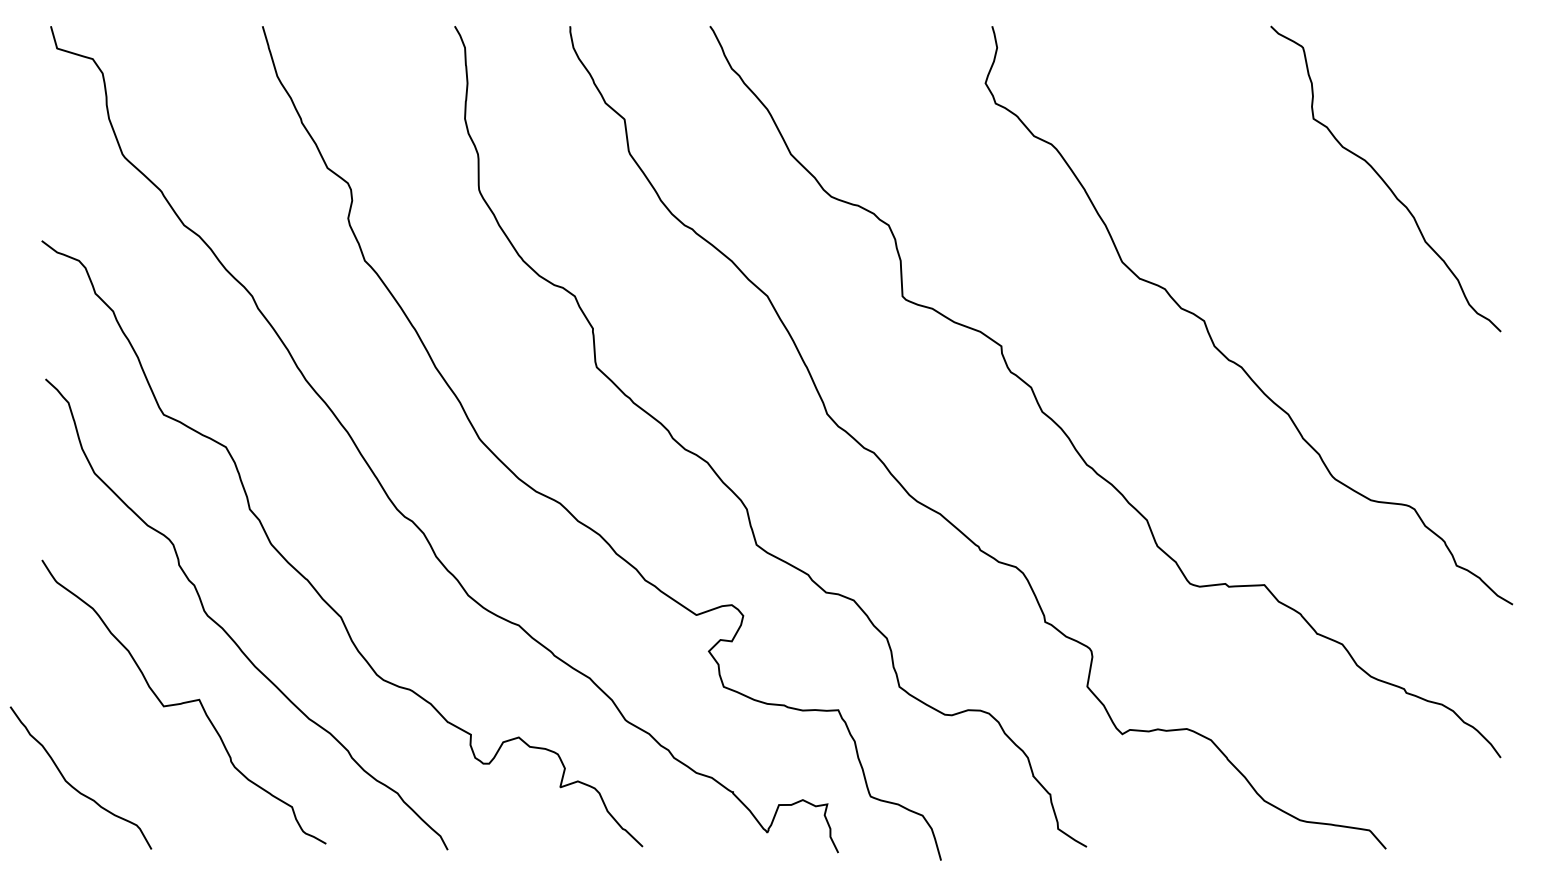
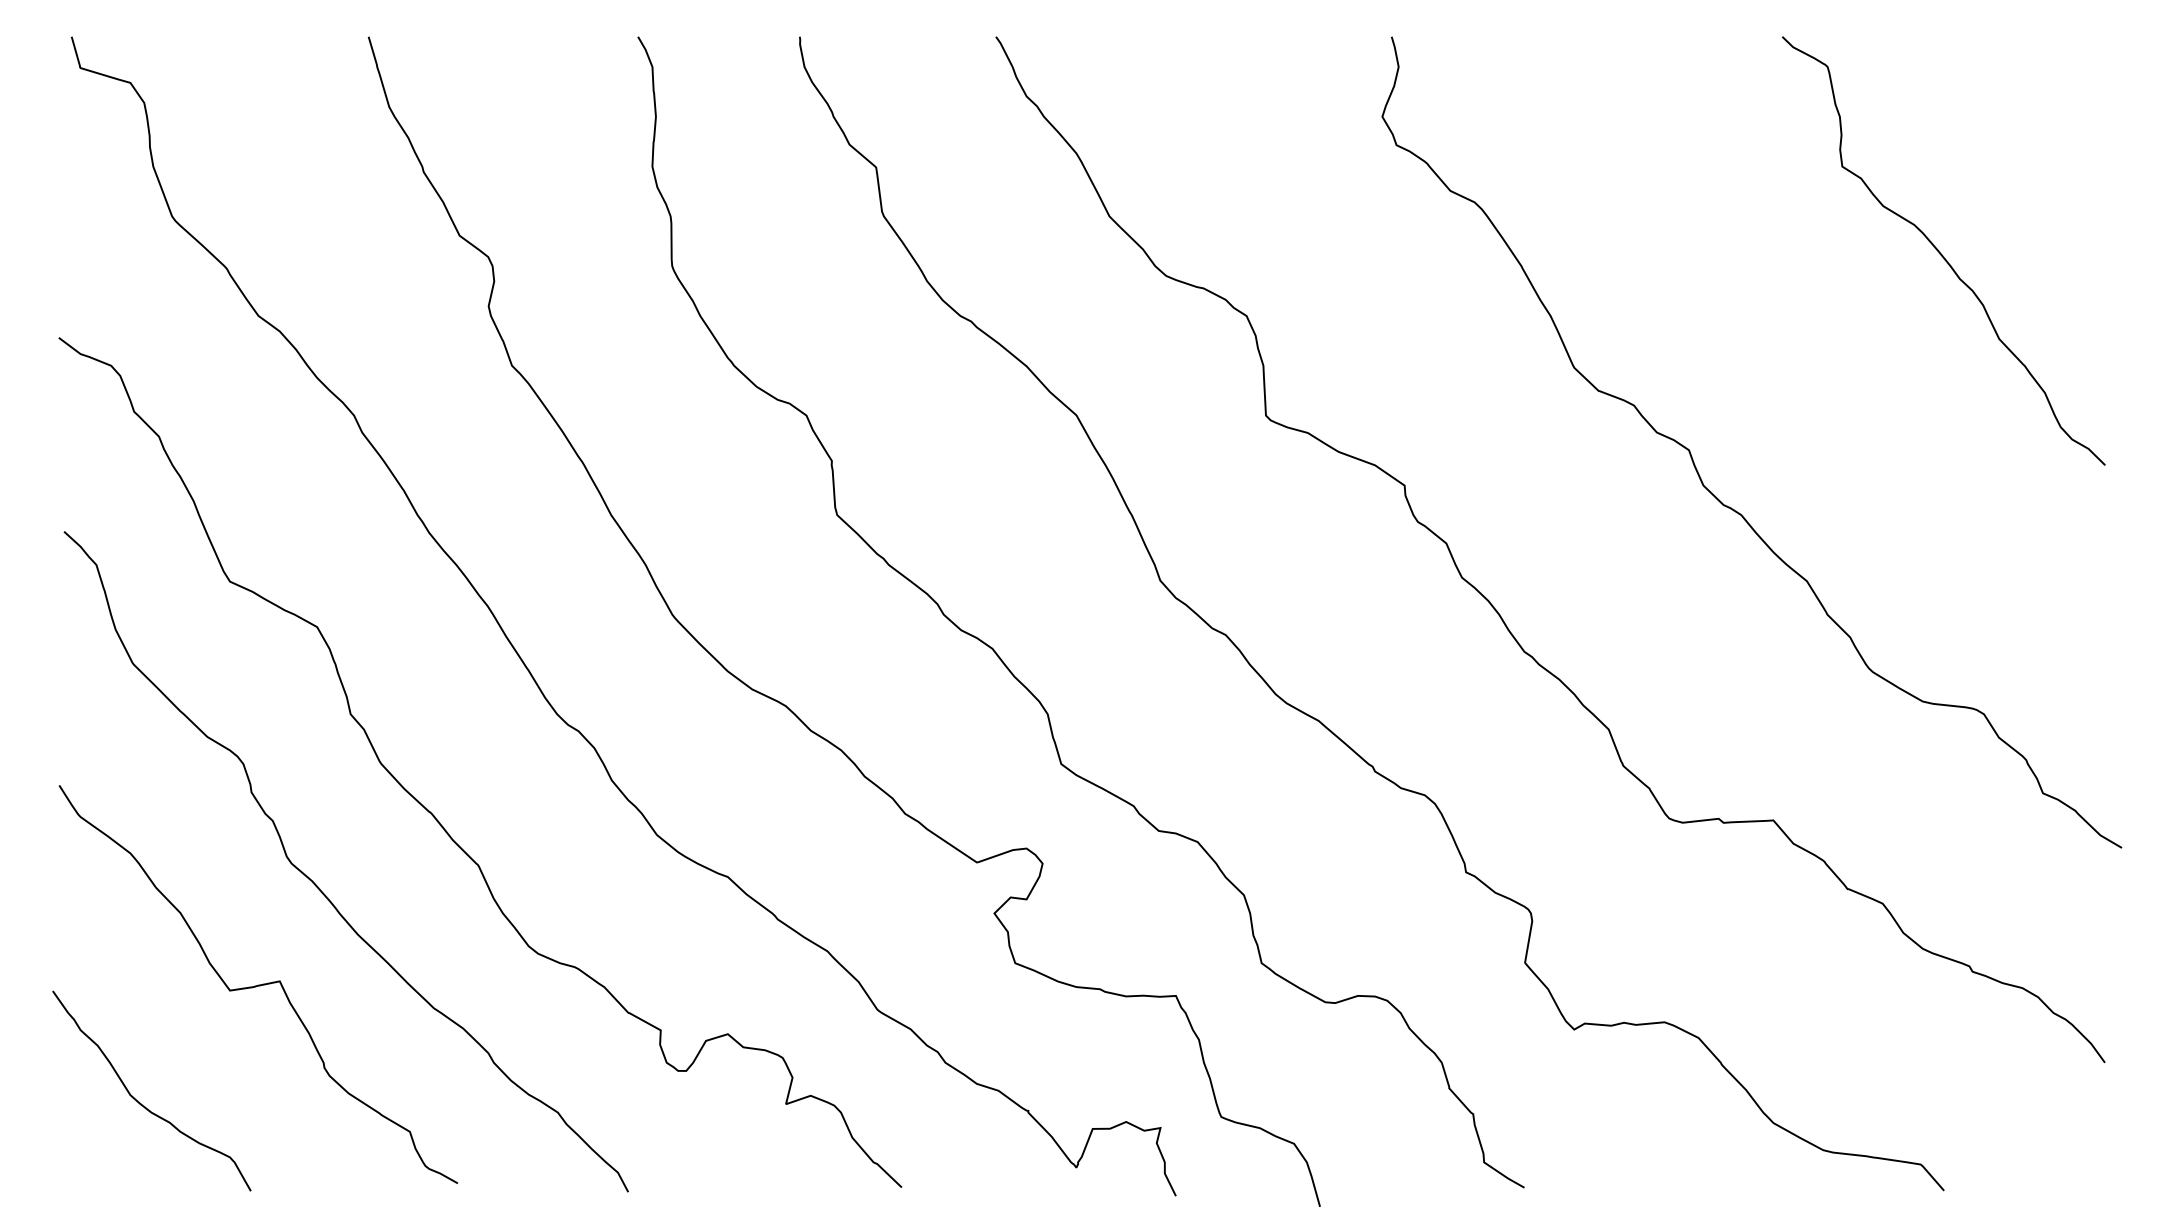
curve: (72, 785) -> (139, 1101), moved

